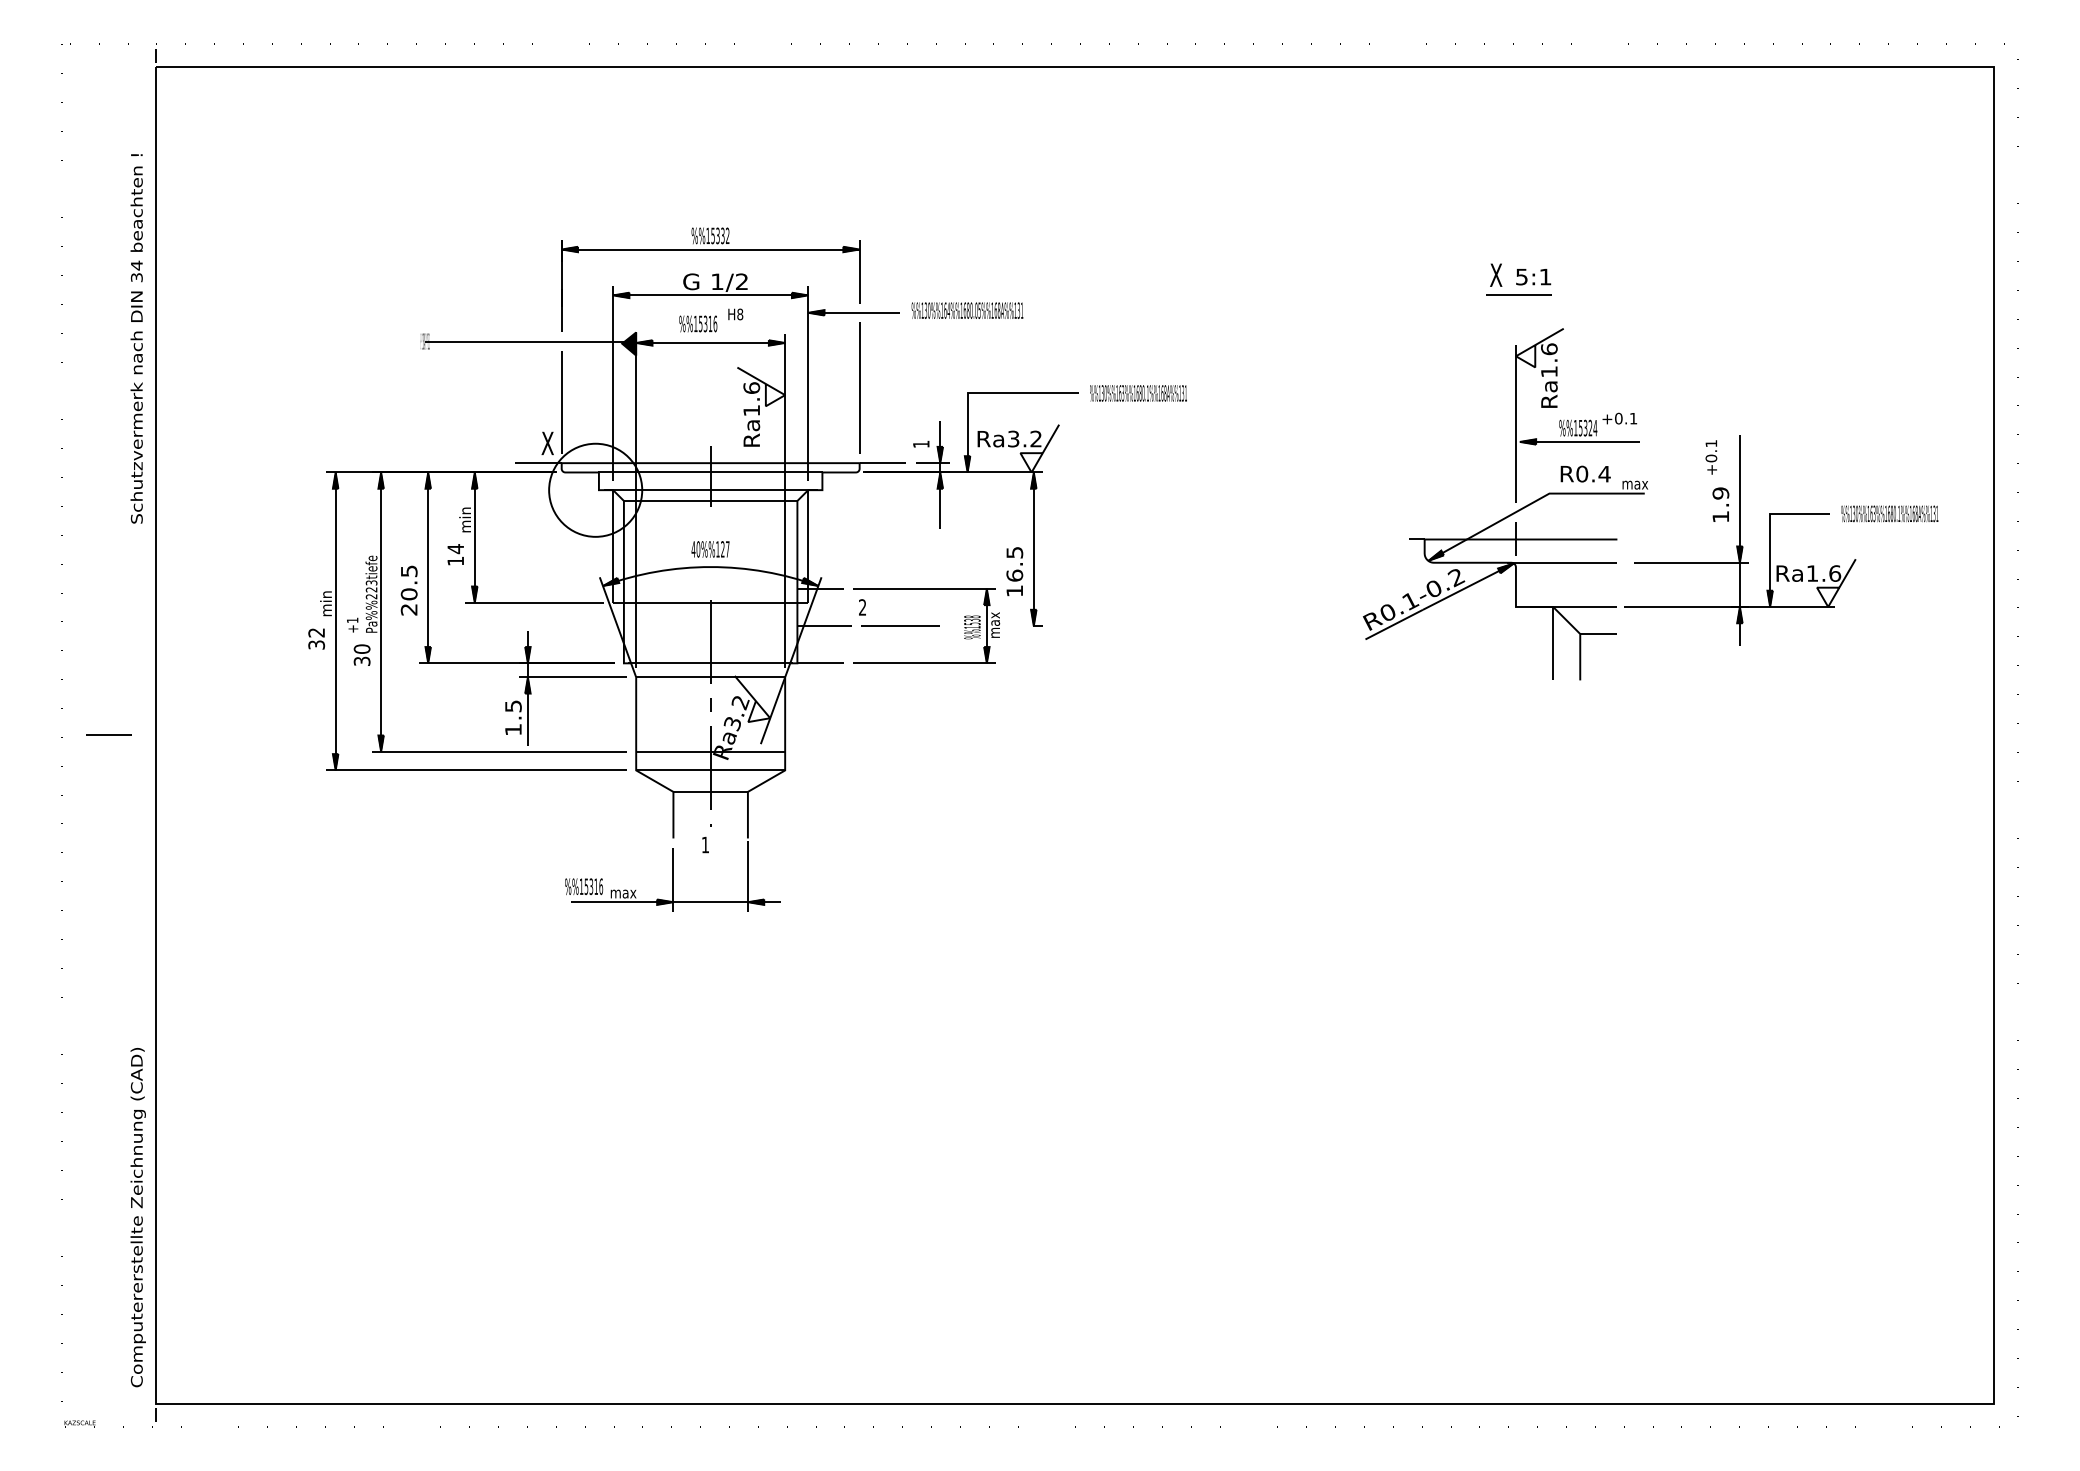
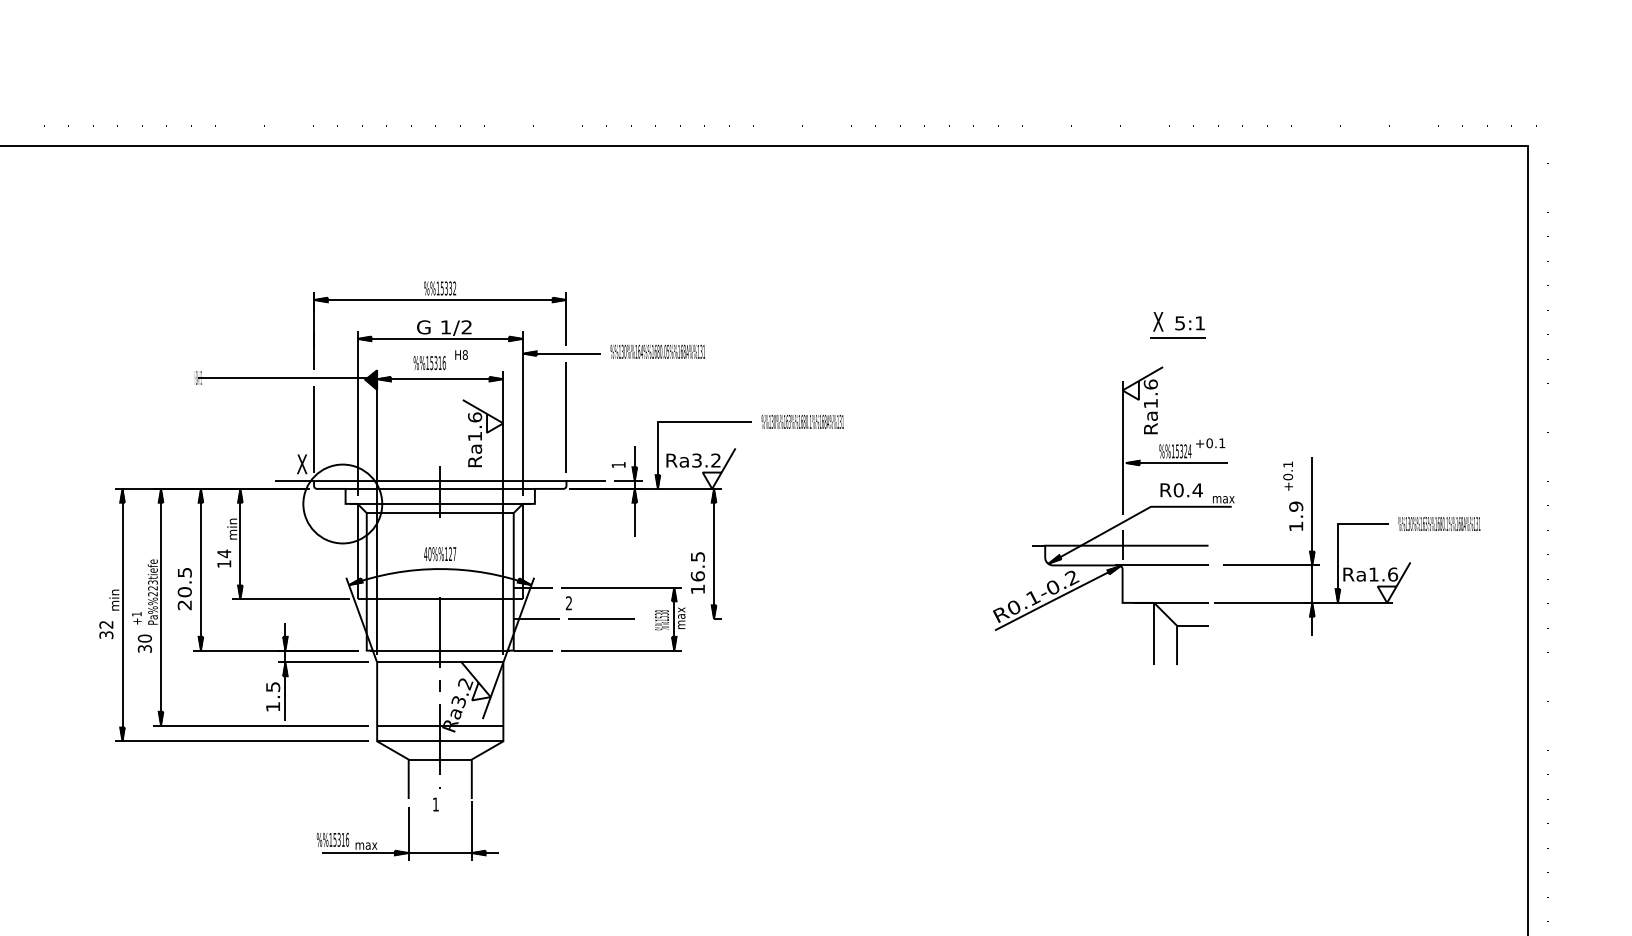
part: (1518, 279) -> (1177, 325), moved

